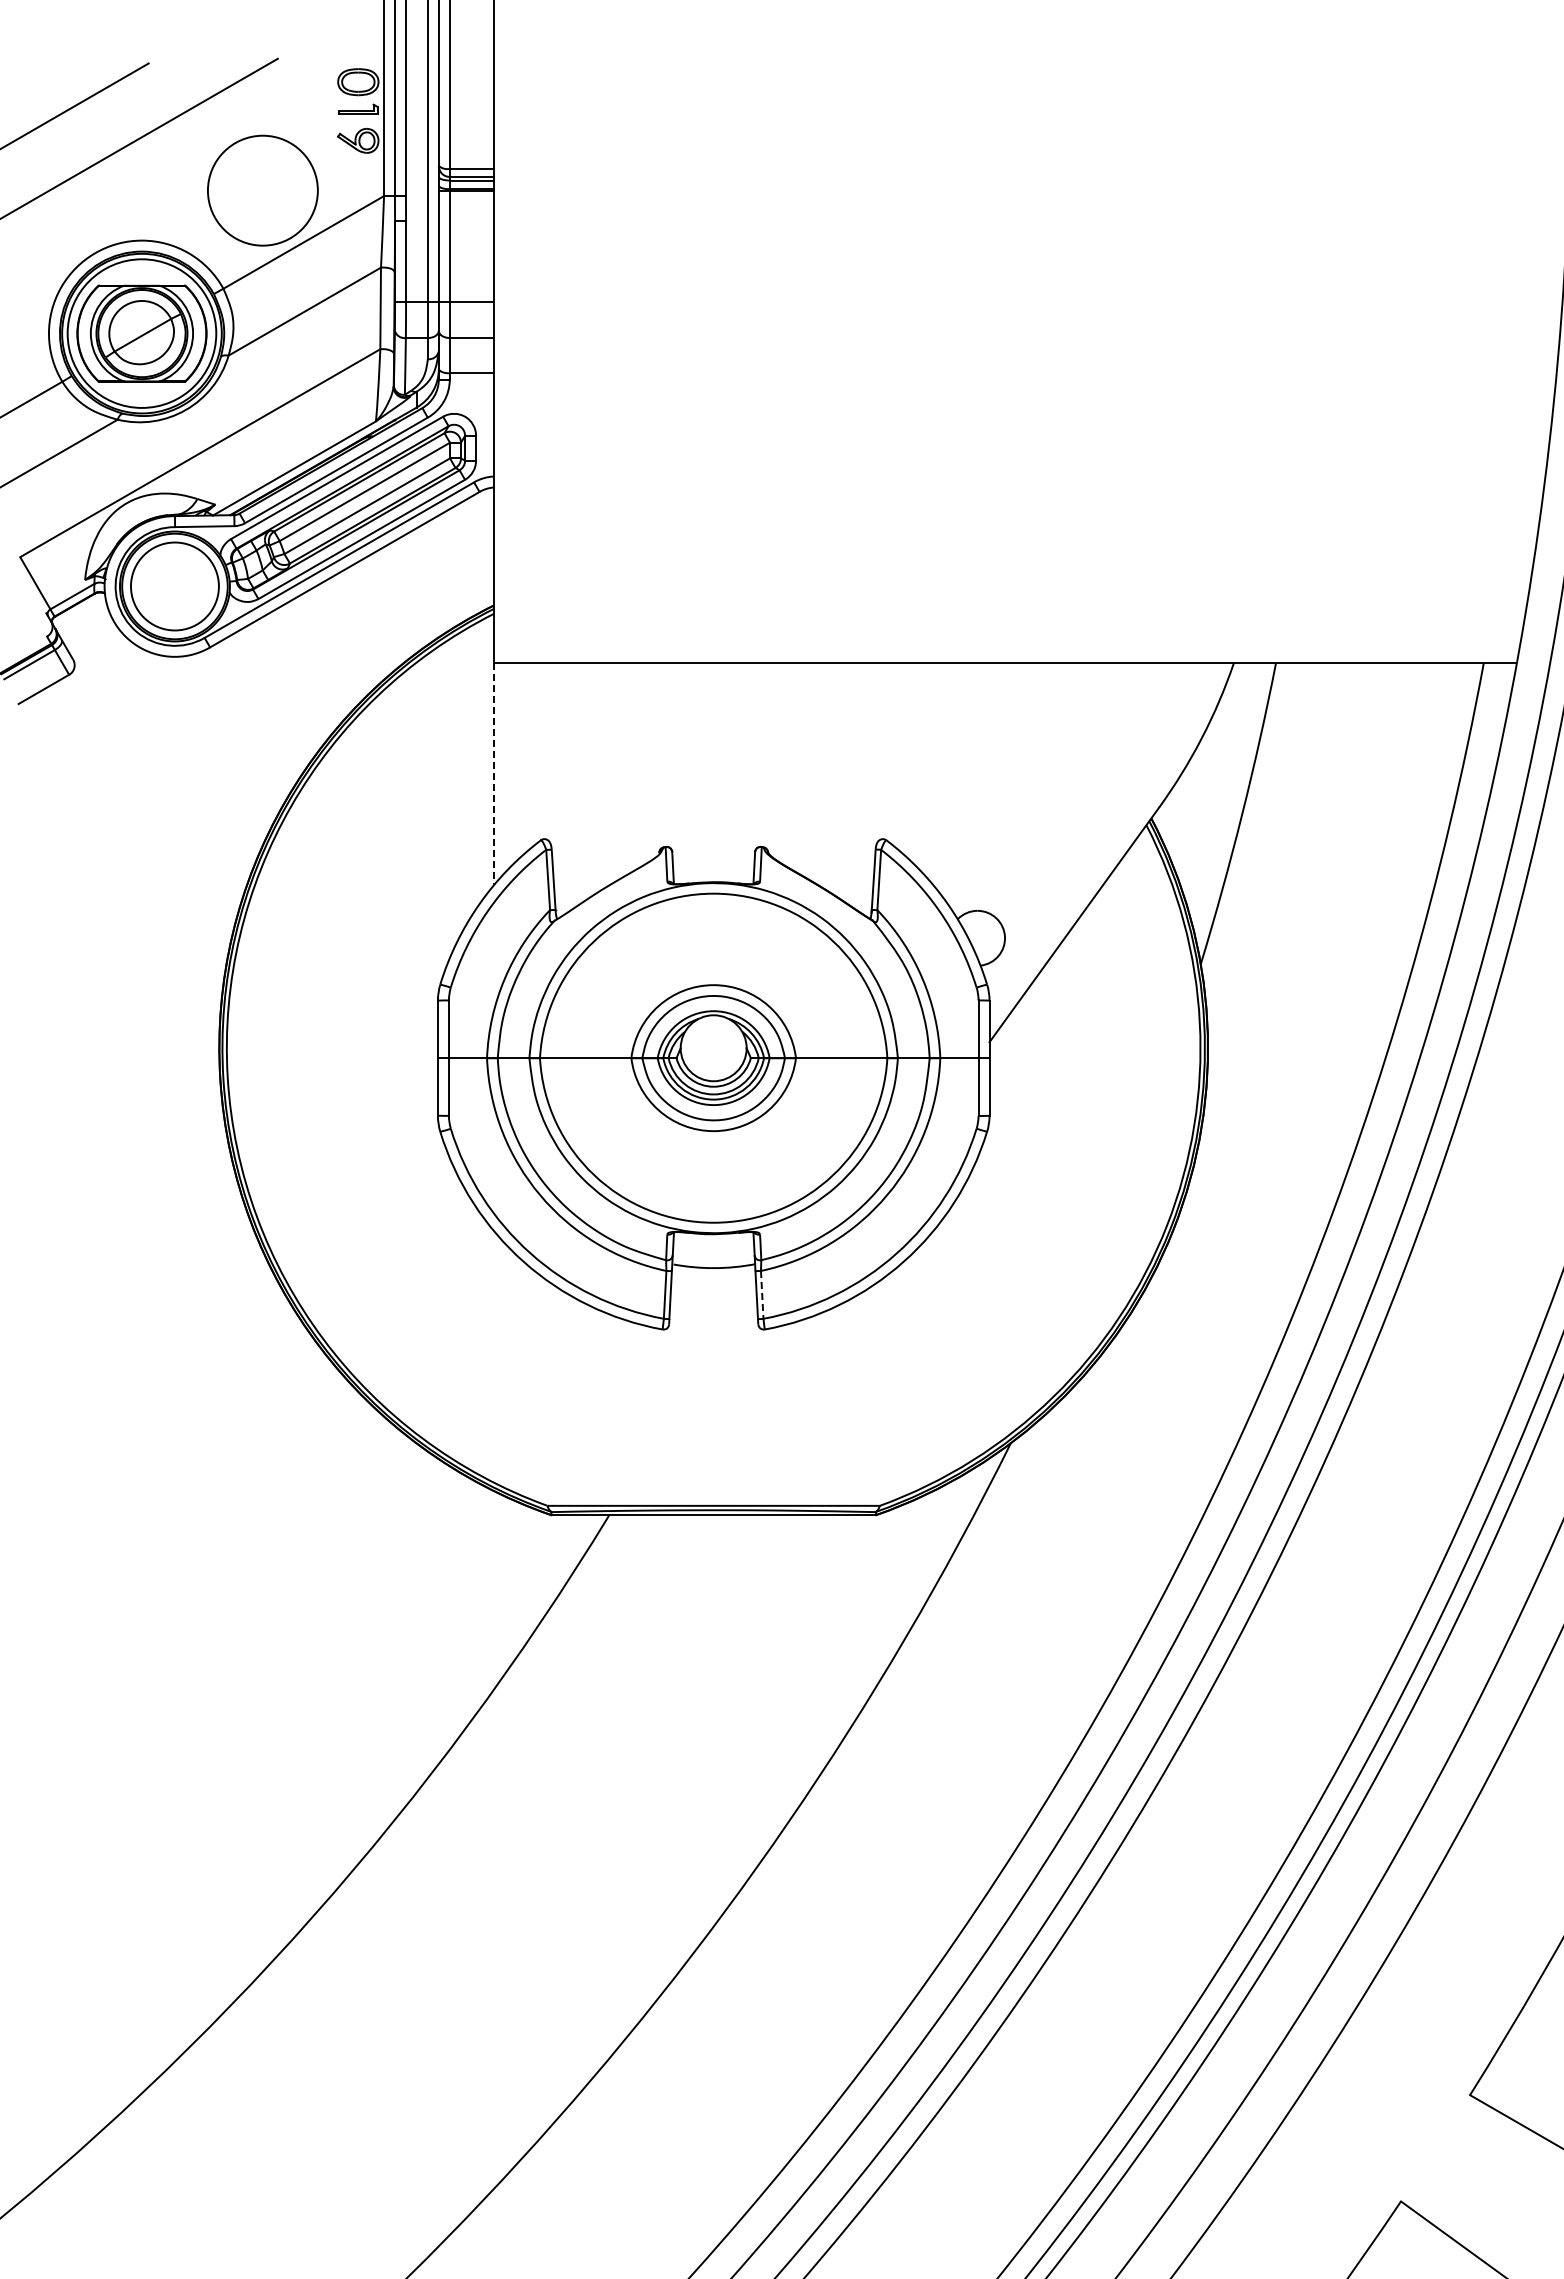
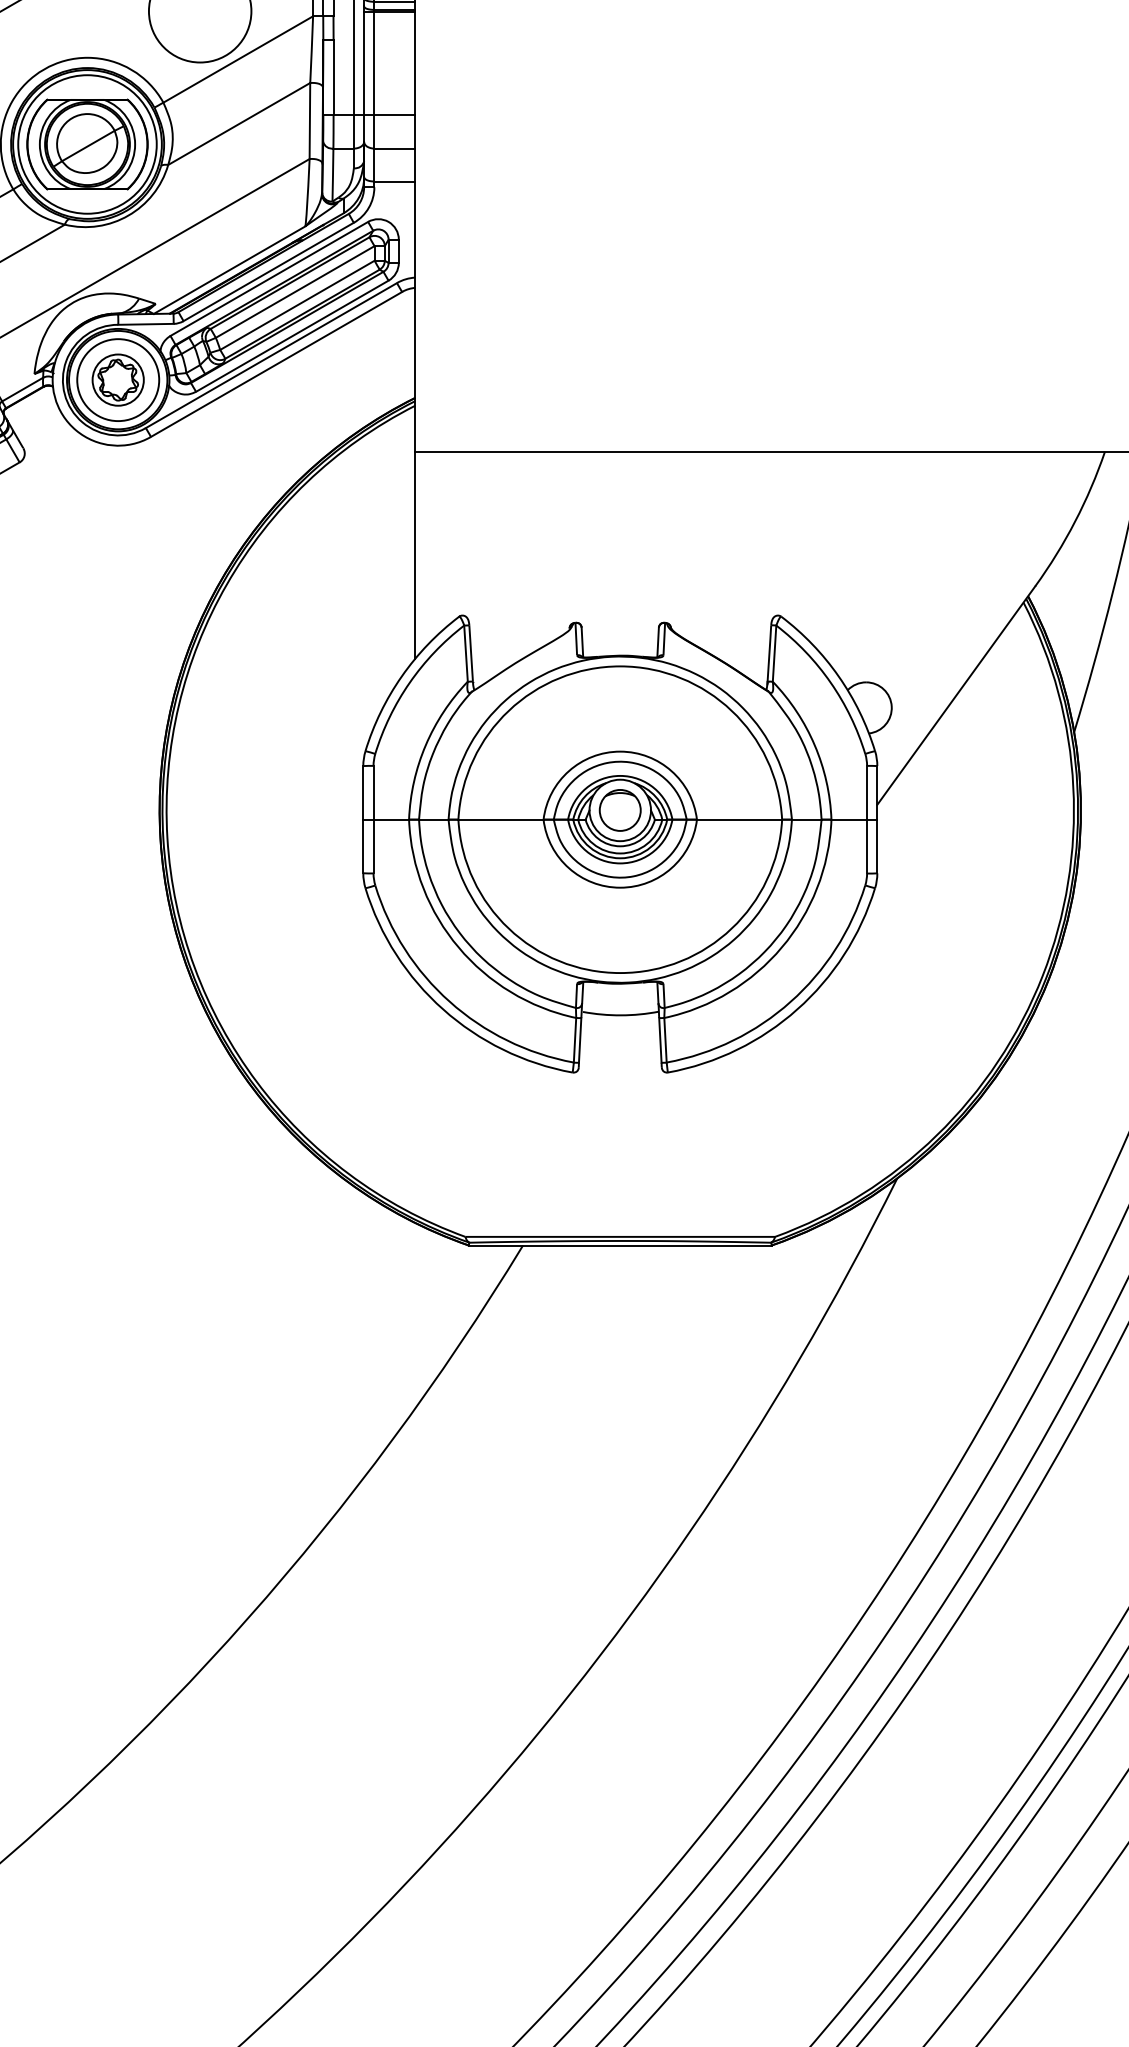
part: (174, 586) -> (117, 380), added
line: (493, 774) -> (415, 555), dashed -> solid
part: (713, 1048) -> (620, 810), added
line: (762, 1294) -> (665, 1039), dashed -> solid

